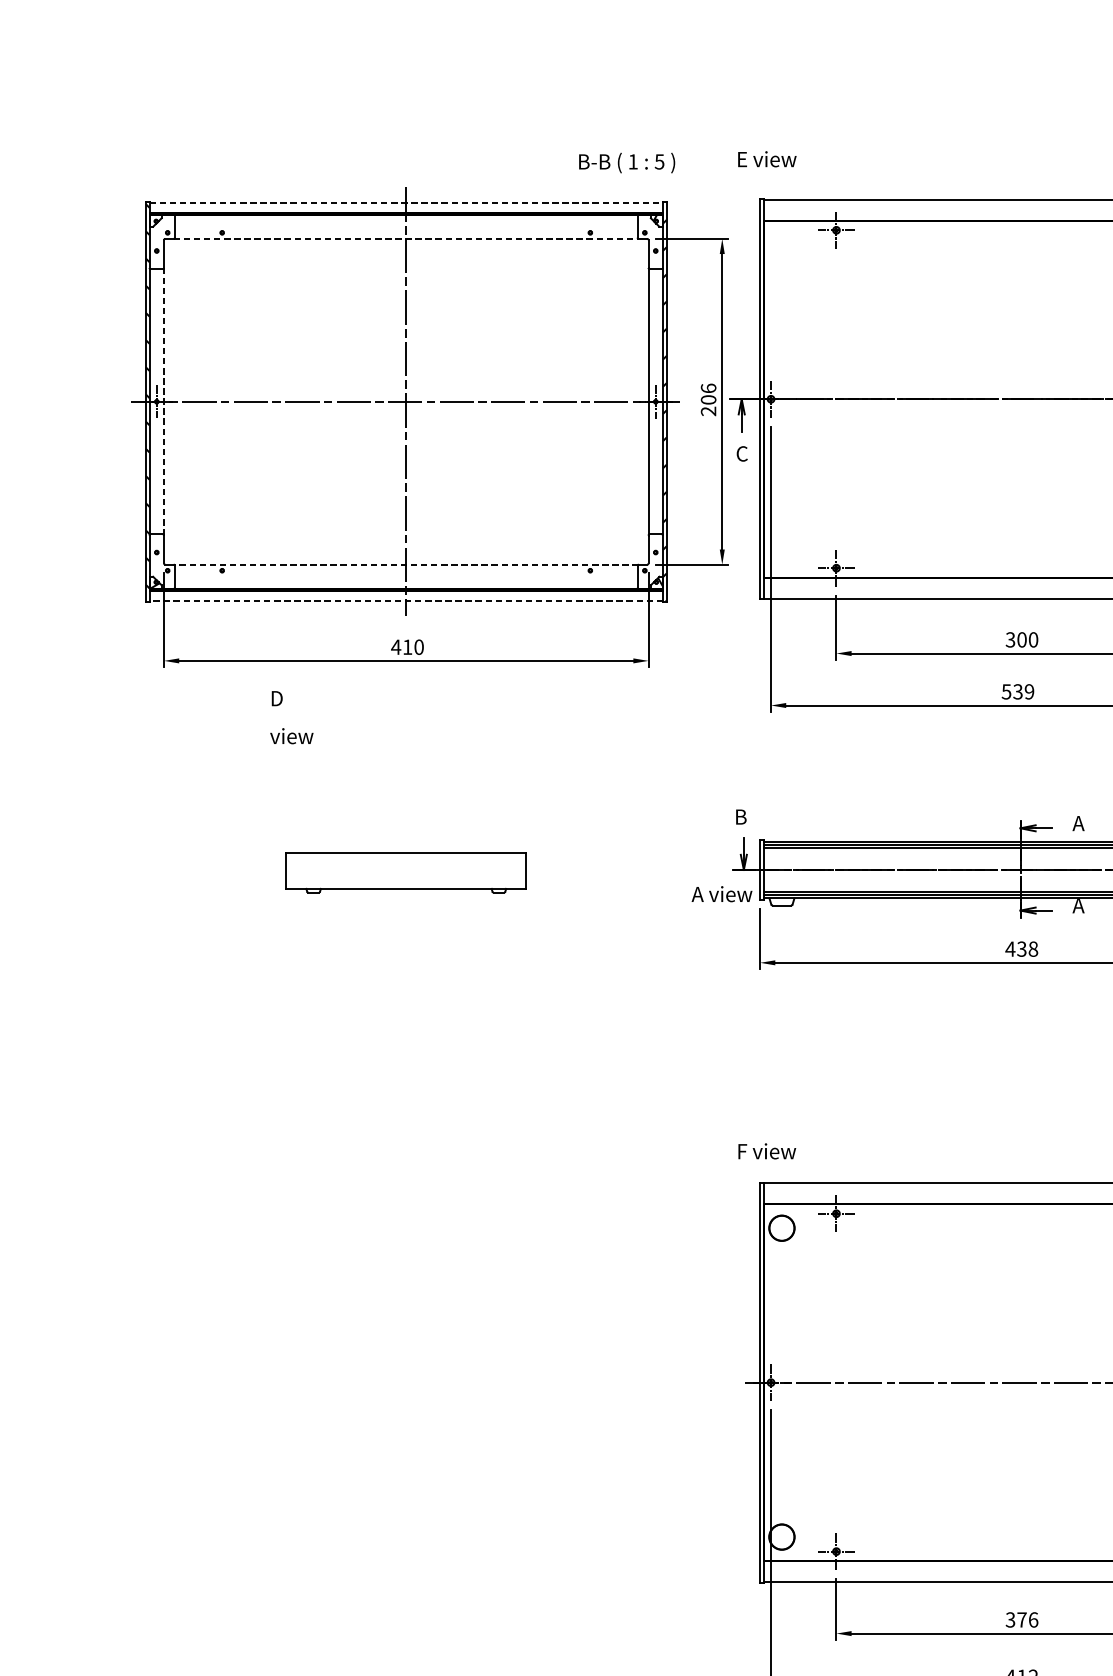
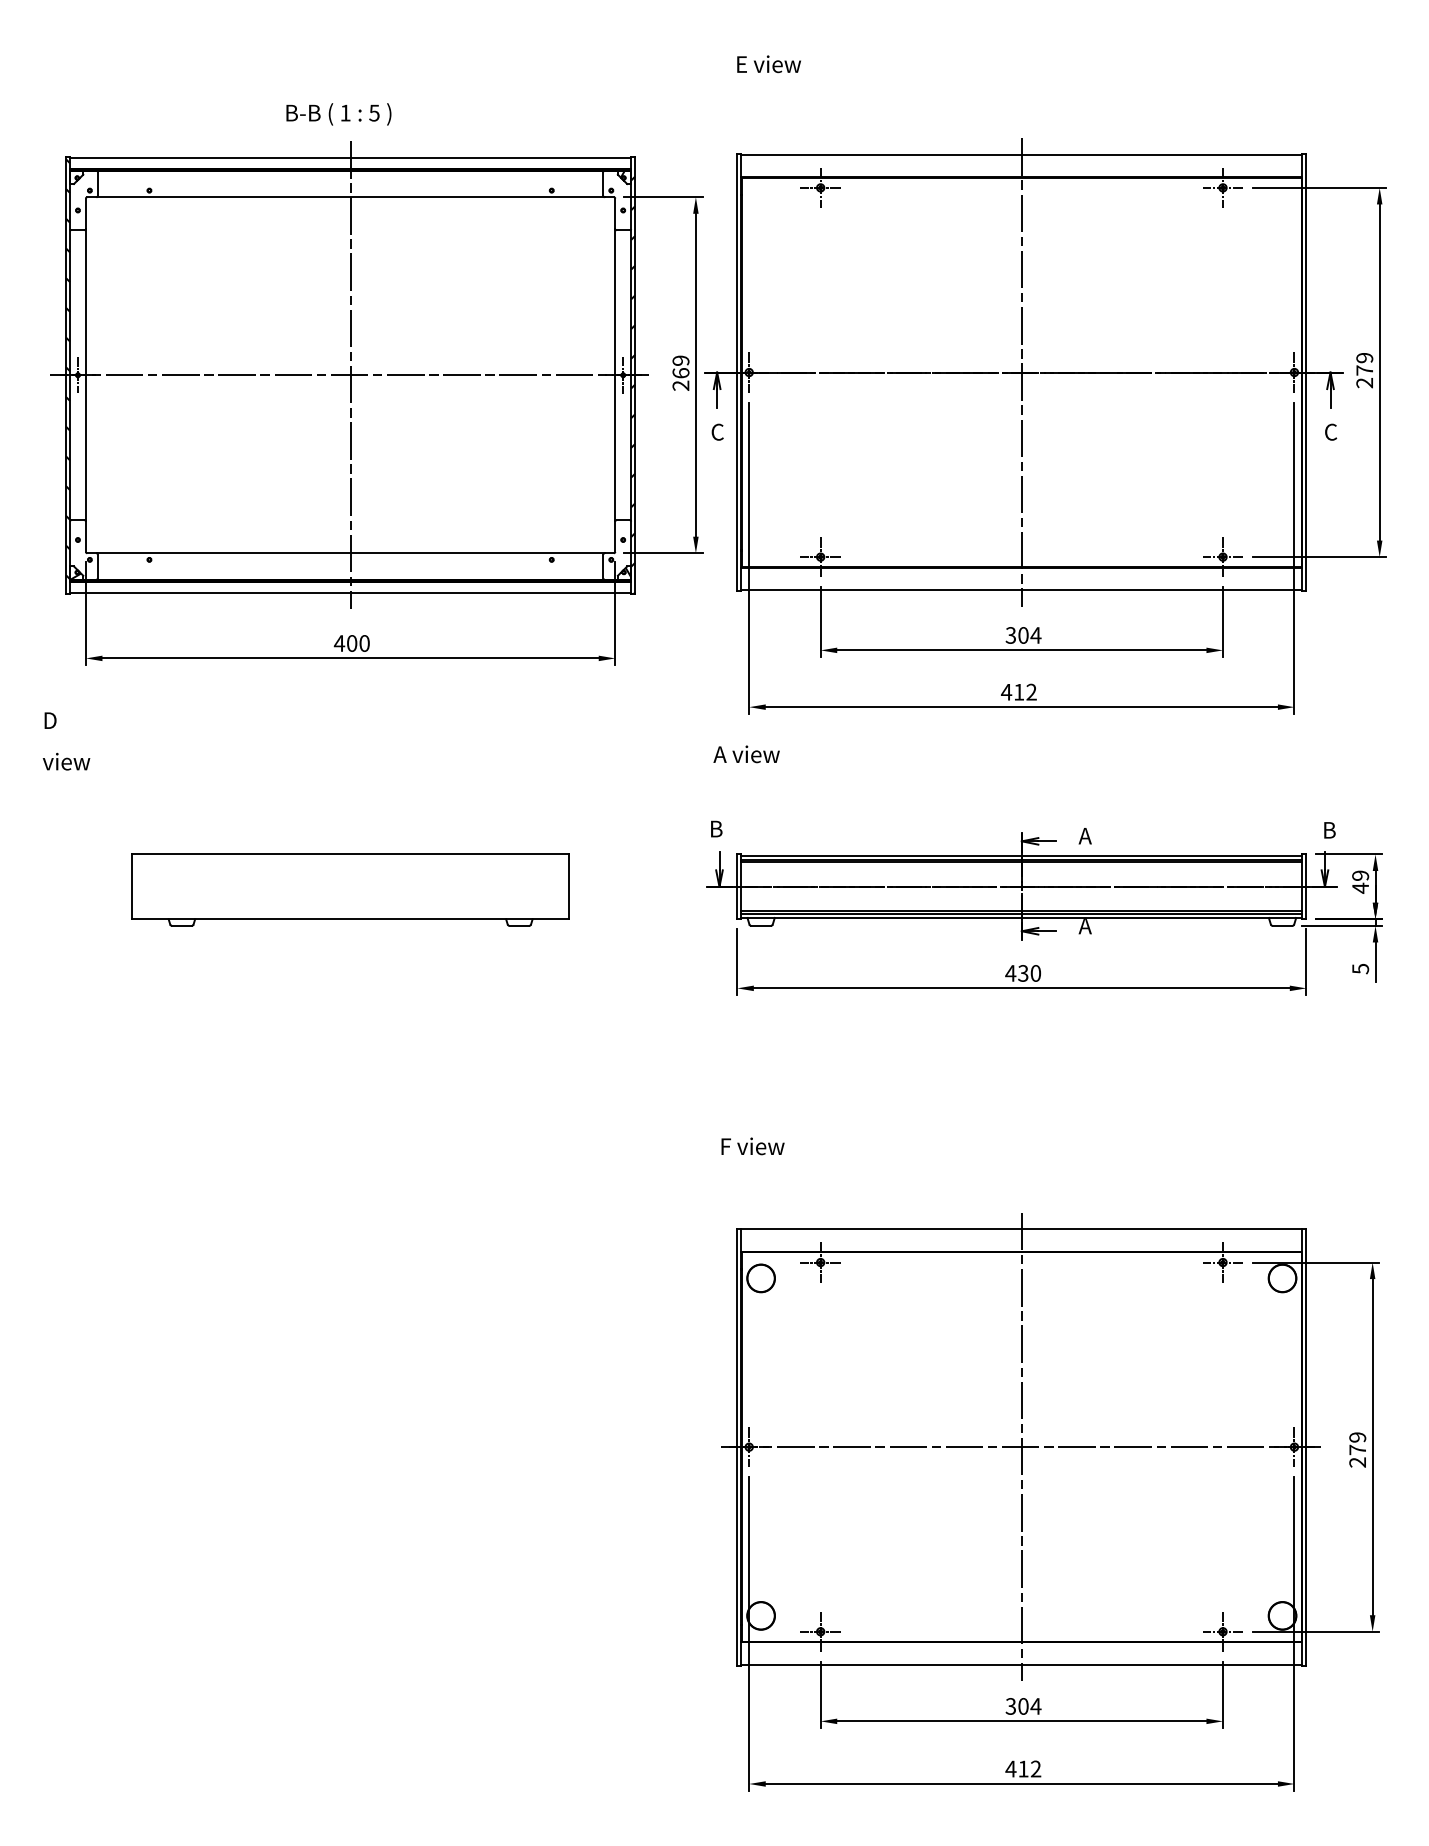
text: (766, 159) -> (768, 64), moved
text: (626, 163) -> (338, 114), moved
line: (406, 202) -> (350, 157), dashed -> solid
line: (407, 239) -> (351, 197), dashed -> solid
text: (708, 393) -> (680, 366), 206 -> 269
line: (1020, 399) -> (1021, 372), added
line: (163, 401) -> (85, 374), dashed -> solid
line: (406, 564) -> (350, 553), dashed -> solid
line: (406, 600) -> (350, 592), dashed -> solid
text: (1033, 639) -> (1035, 635), 300 -> 304
text: (408, 647) -> (352, 643), 410 -> 400
text: (1017, 691) -> (1018, 691), 539 -> 412
text: (291, 717) -> (66, 741), moved
part: (406, 872) -> (350, 889), size x1.67
text: (721, 894) -> (746, 754), moved
text: (1033, 949) -> (1035, 973), 438 -> 430
text: (766, 1151) -> (752, 1146), moved
line: (1020, 1382) -> (1021, 1446), added
text: (1027, 1619) -> (1029, 1706), 376 -> 304

